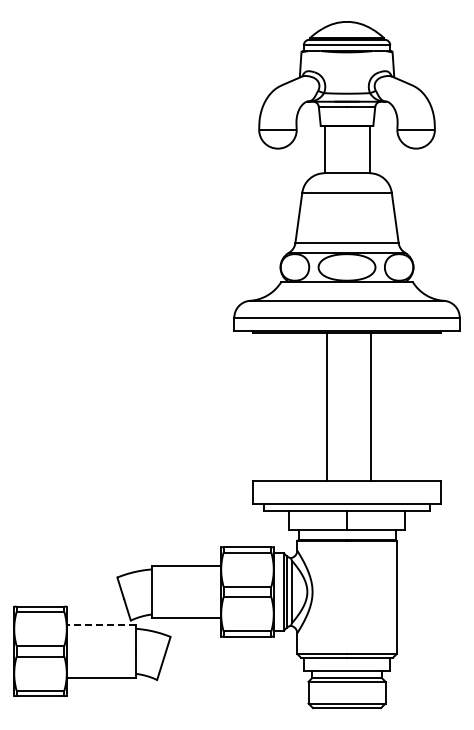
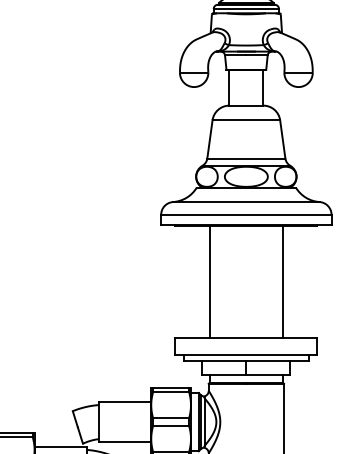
line: (326, 406) -> (209, 281), moved
line: (370, 406) -> (282, 281), moved
line: (101, 625) -> (60, 447), dashed -> solid

